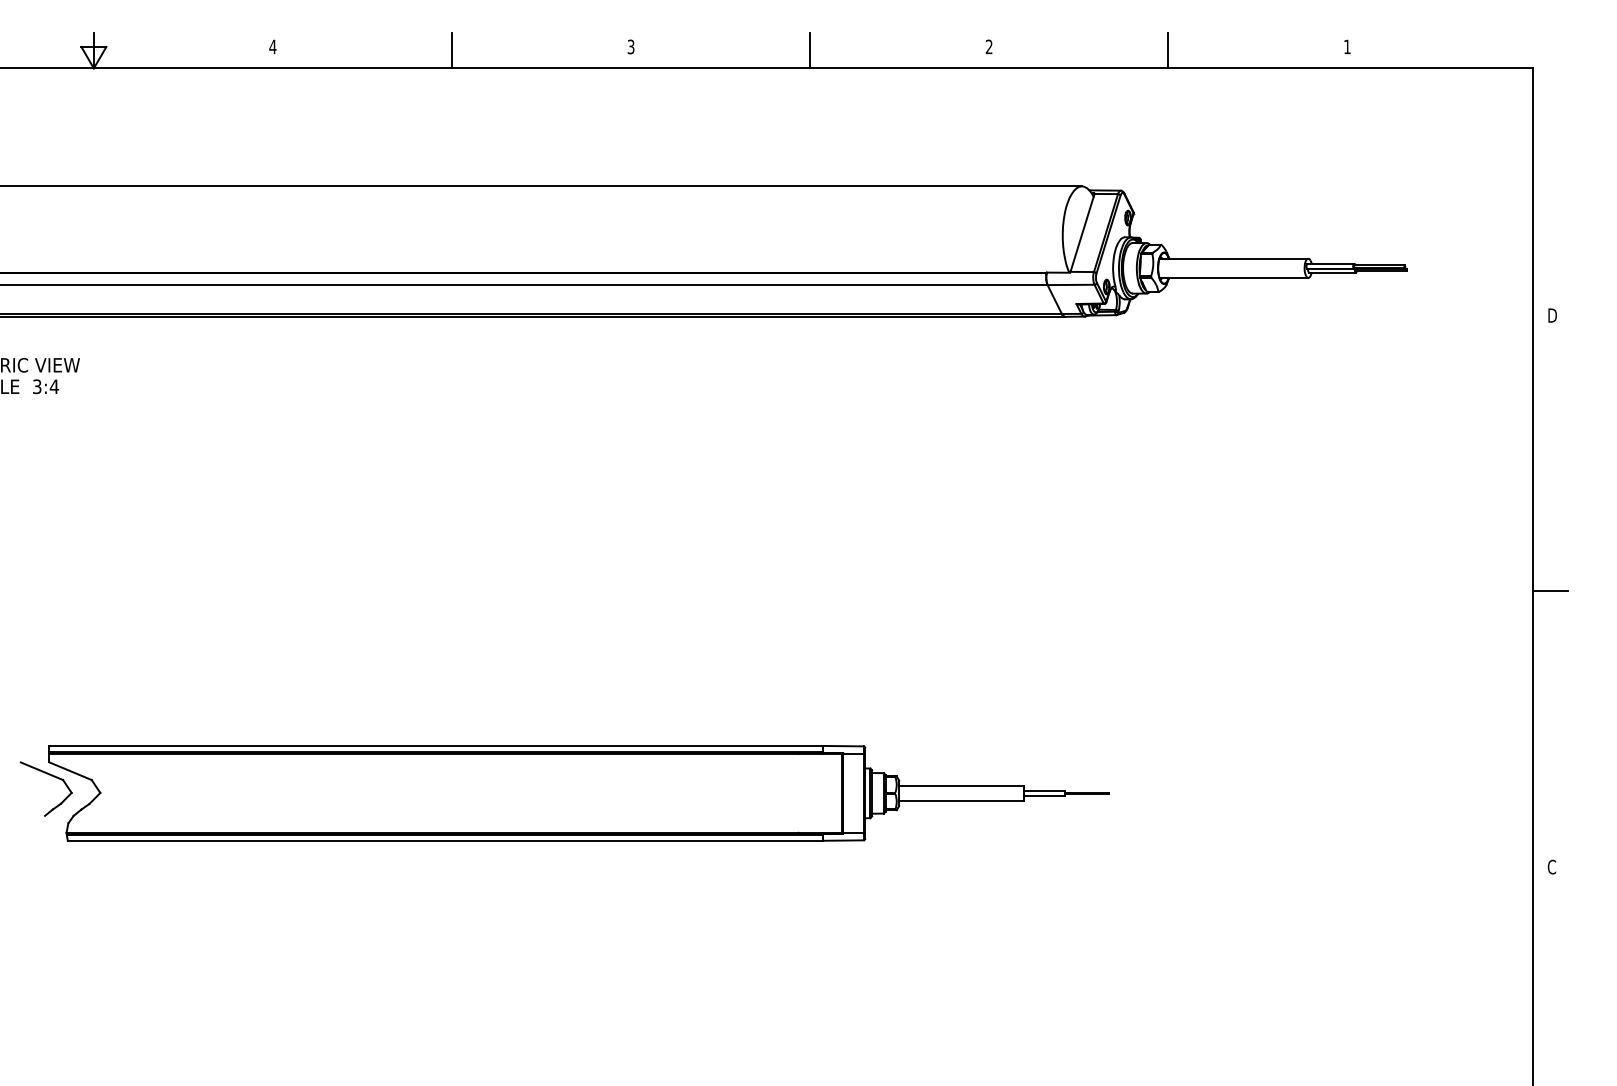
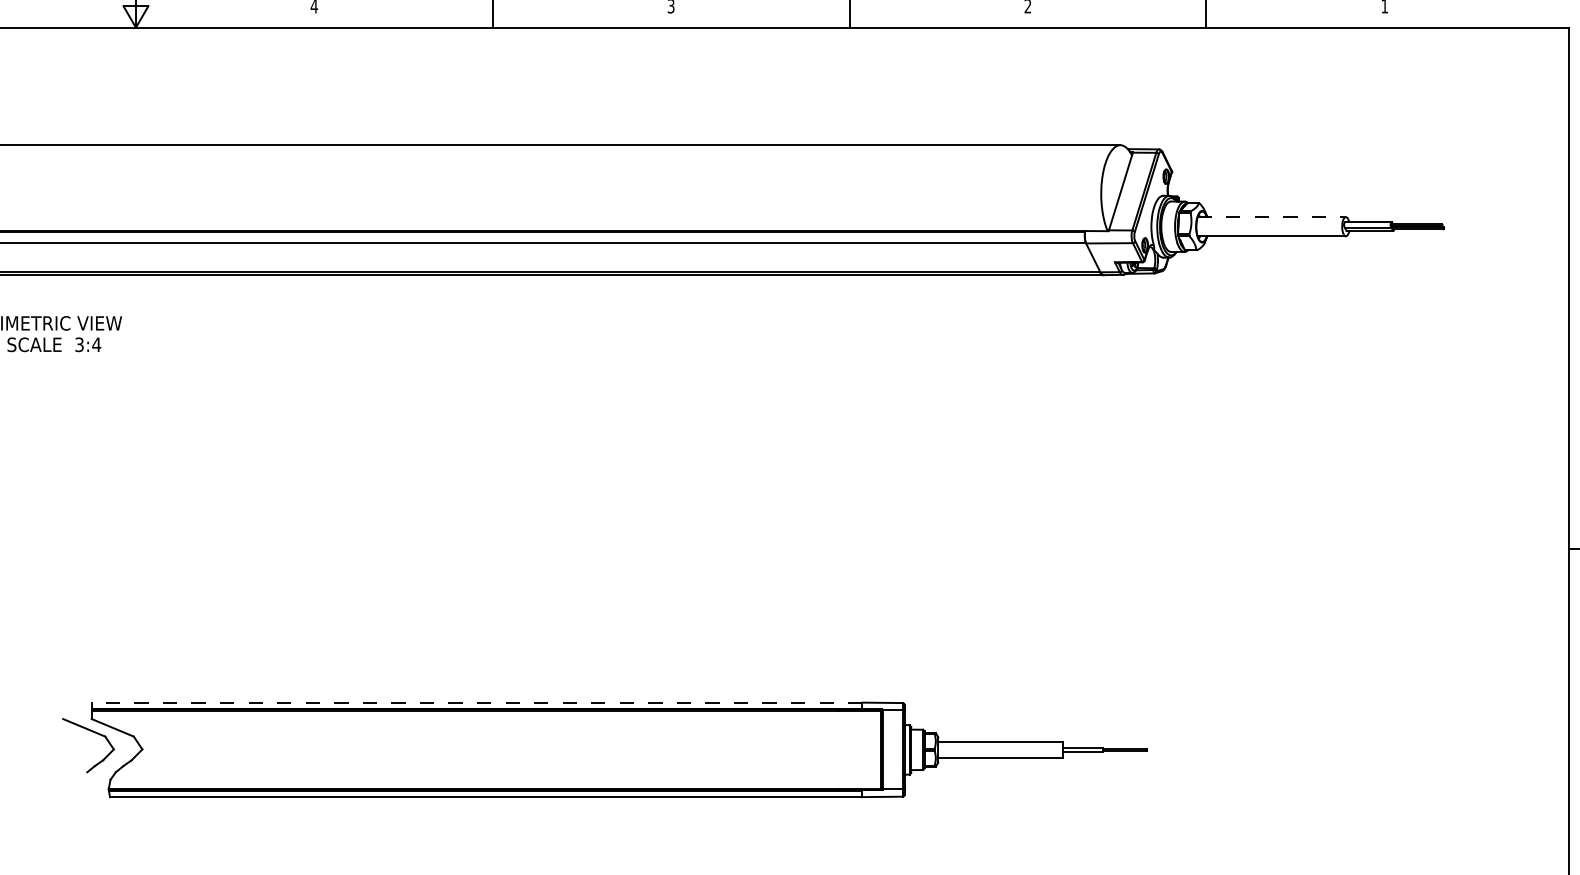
line: (1234, 258) -> (1272, 216), solid -> dashed
line: (436, 745) -> (477, 702), solid -> dashed

